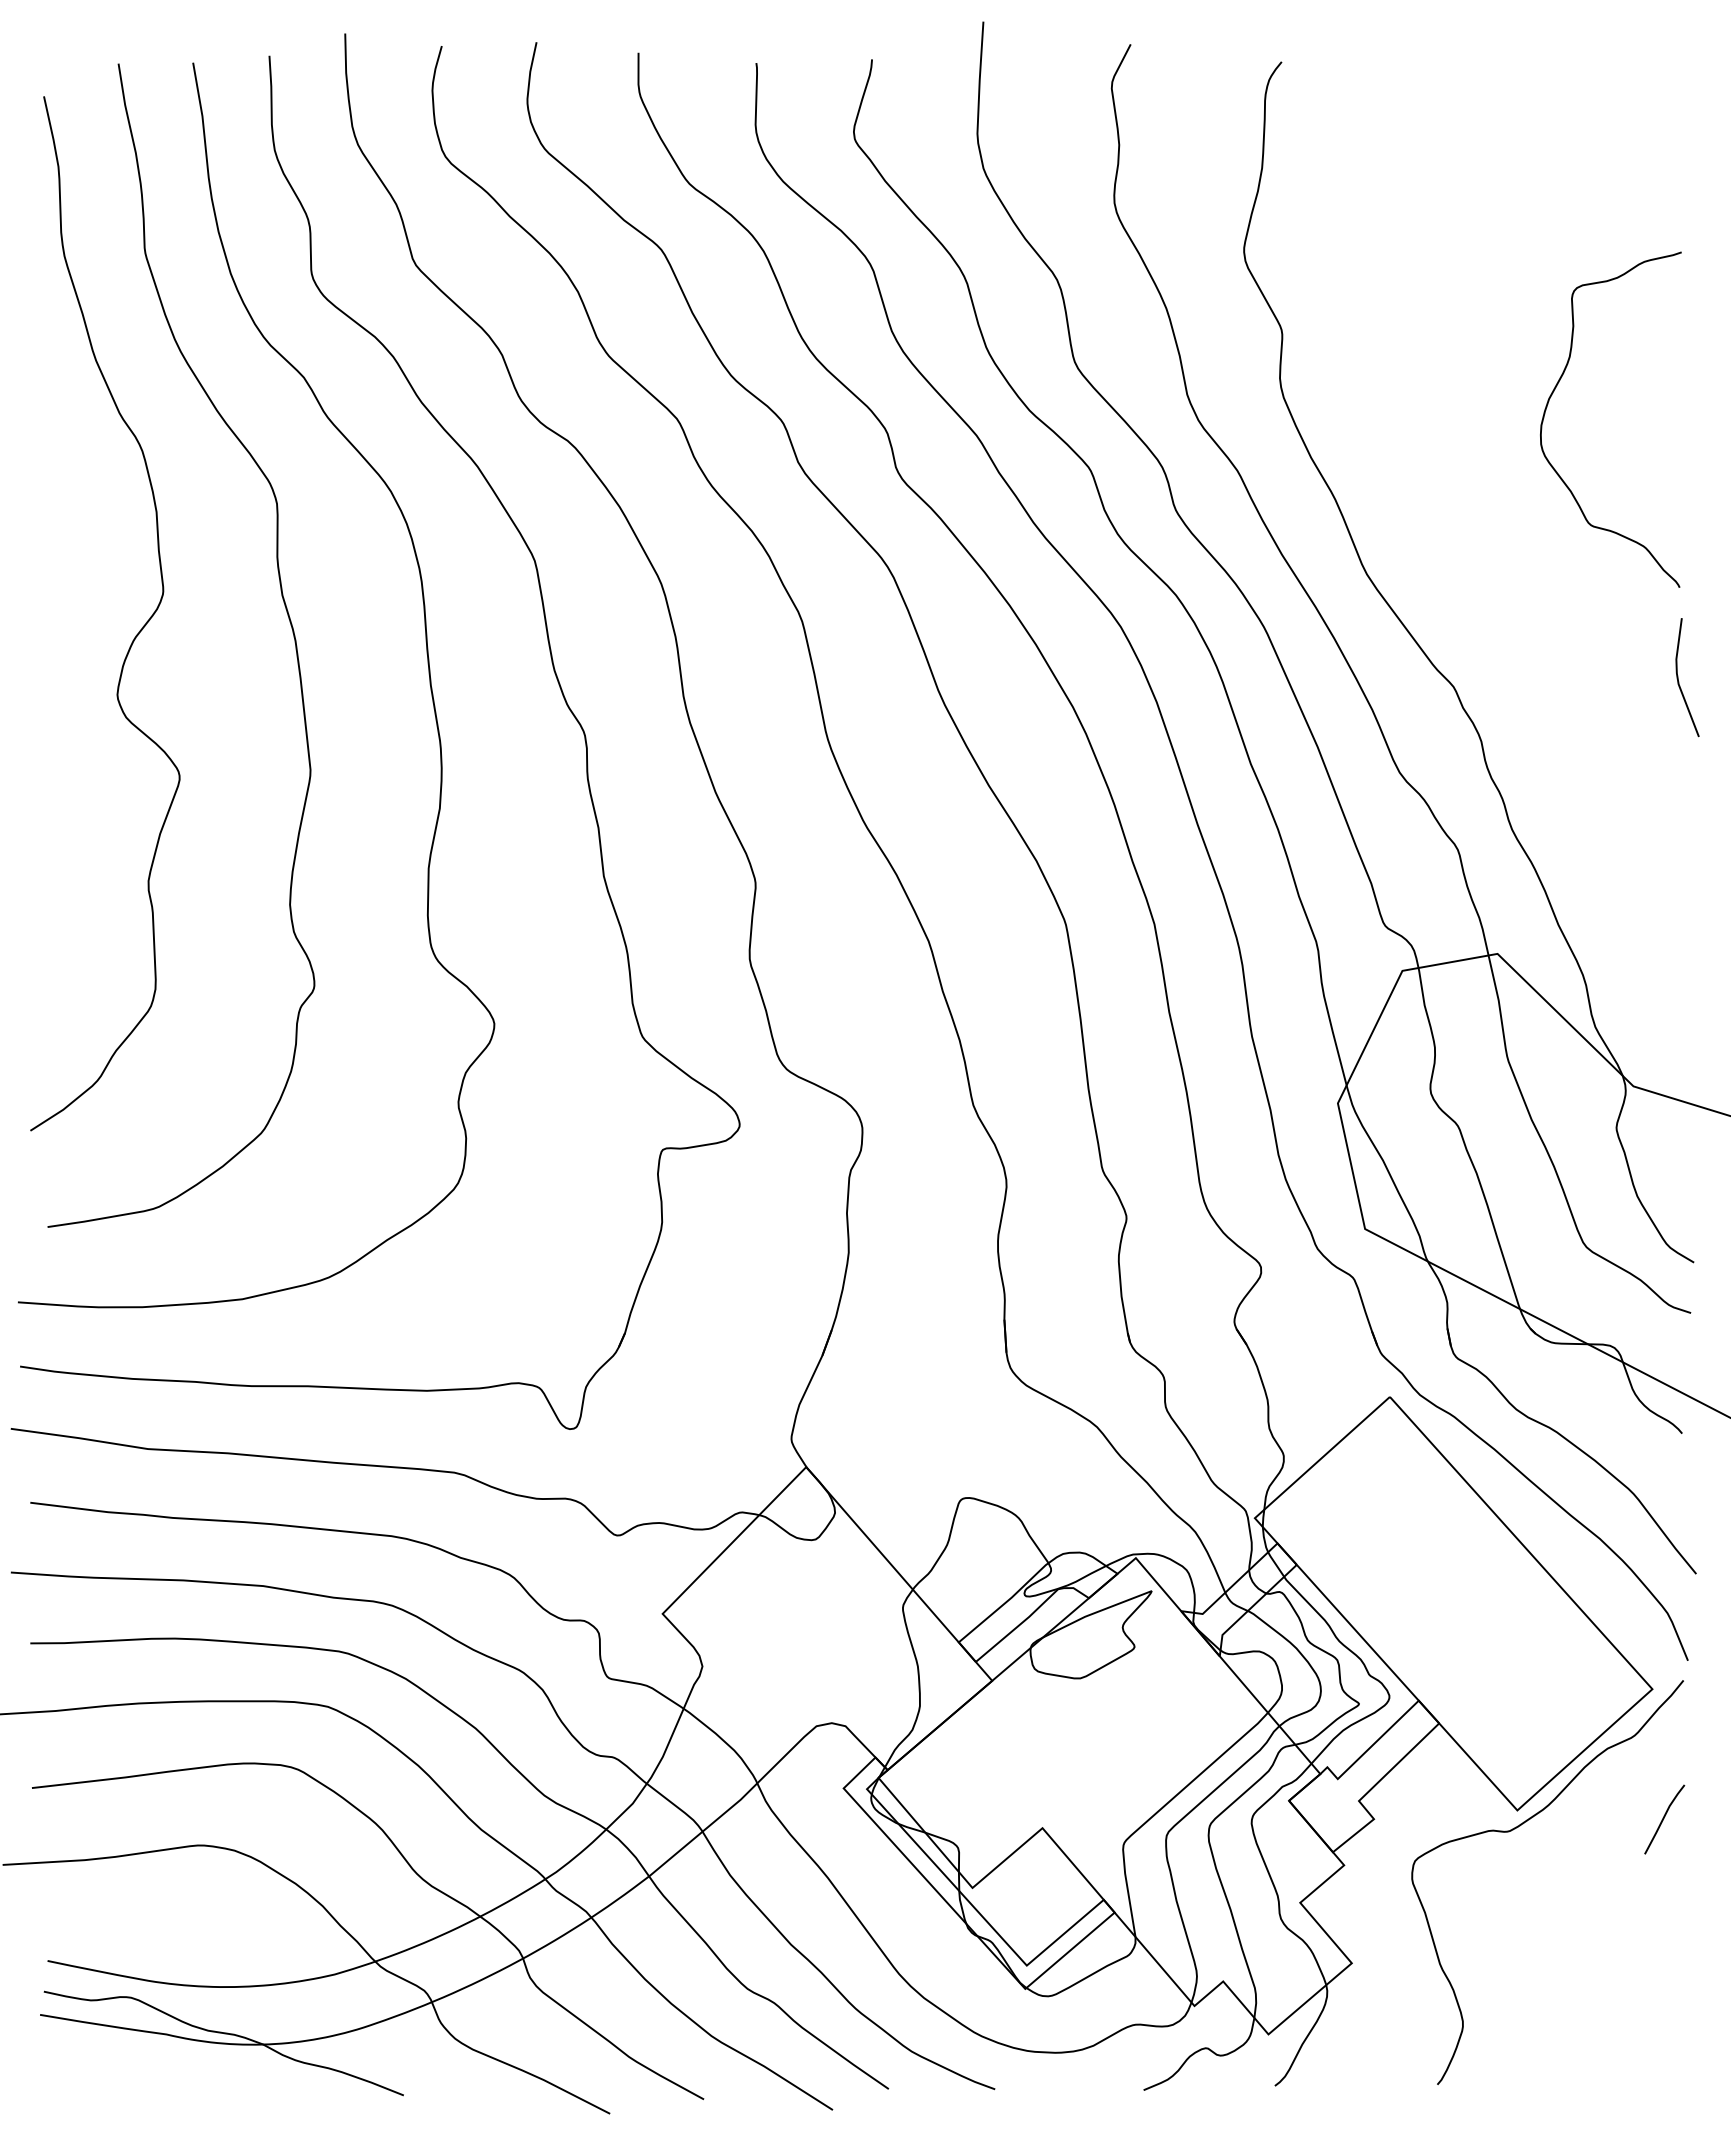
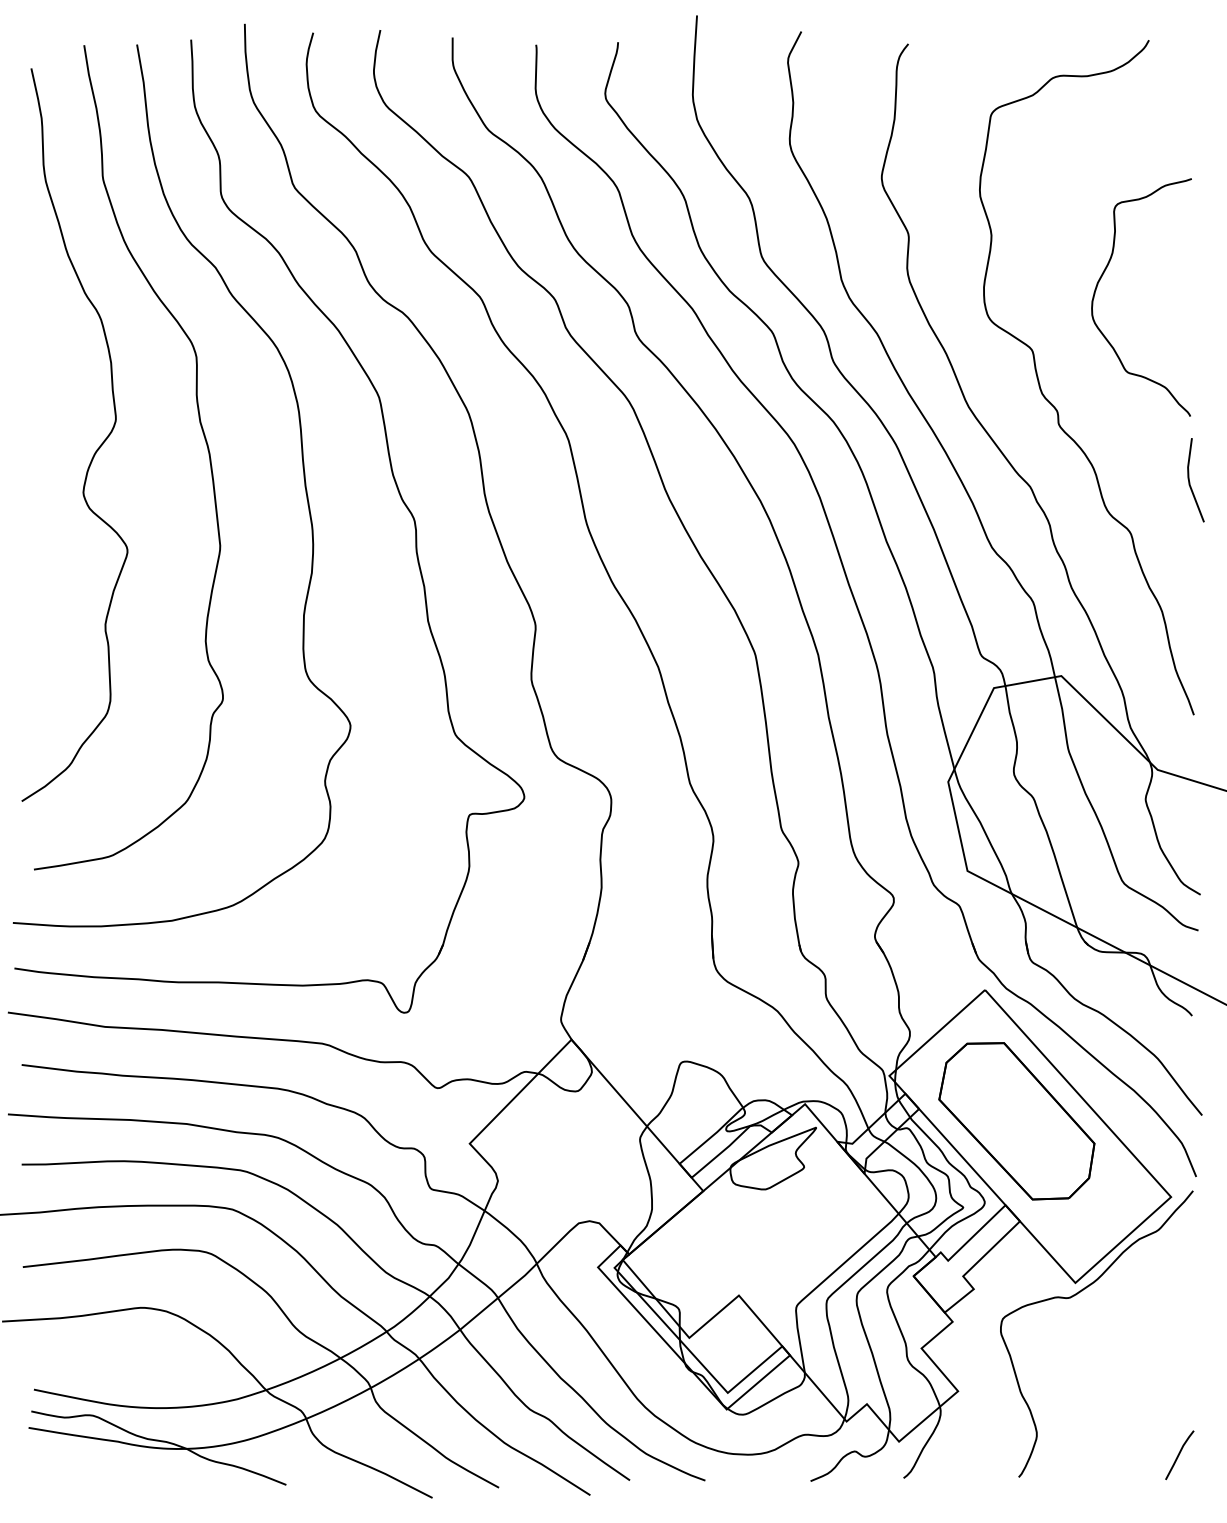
curve: (1489, 575) -> (1055, 407), added
part: (1434, 1582) -> (1016, 1121), added
line: (1664, 1818) -> (1179, 1454), moved

